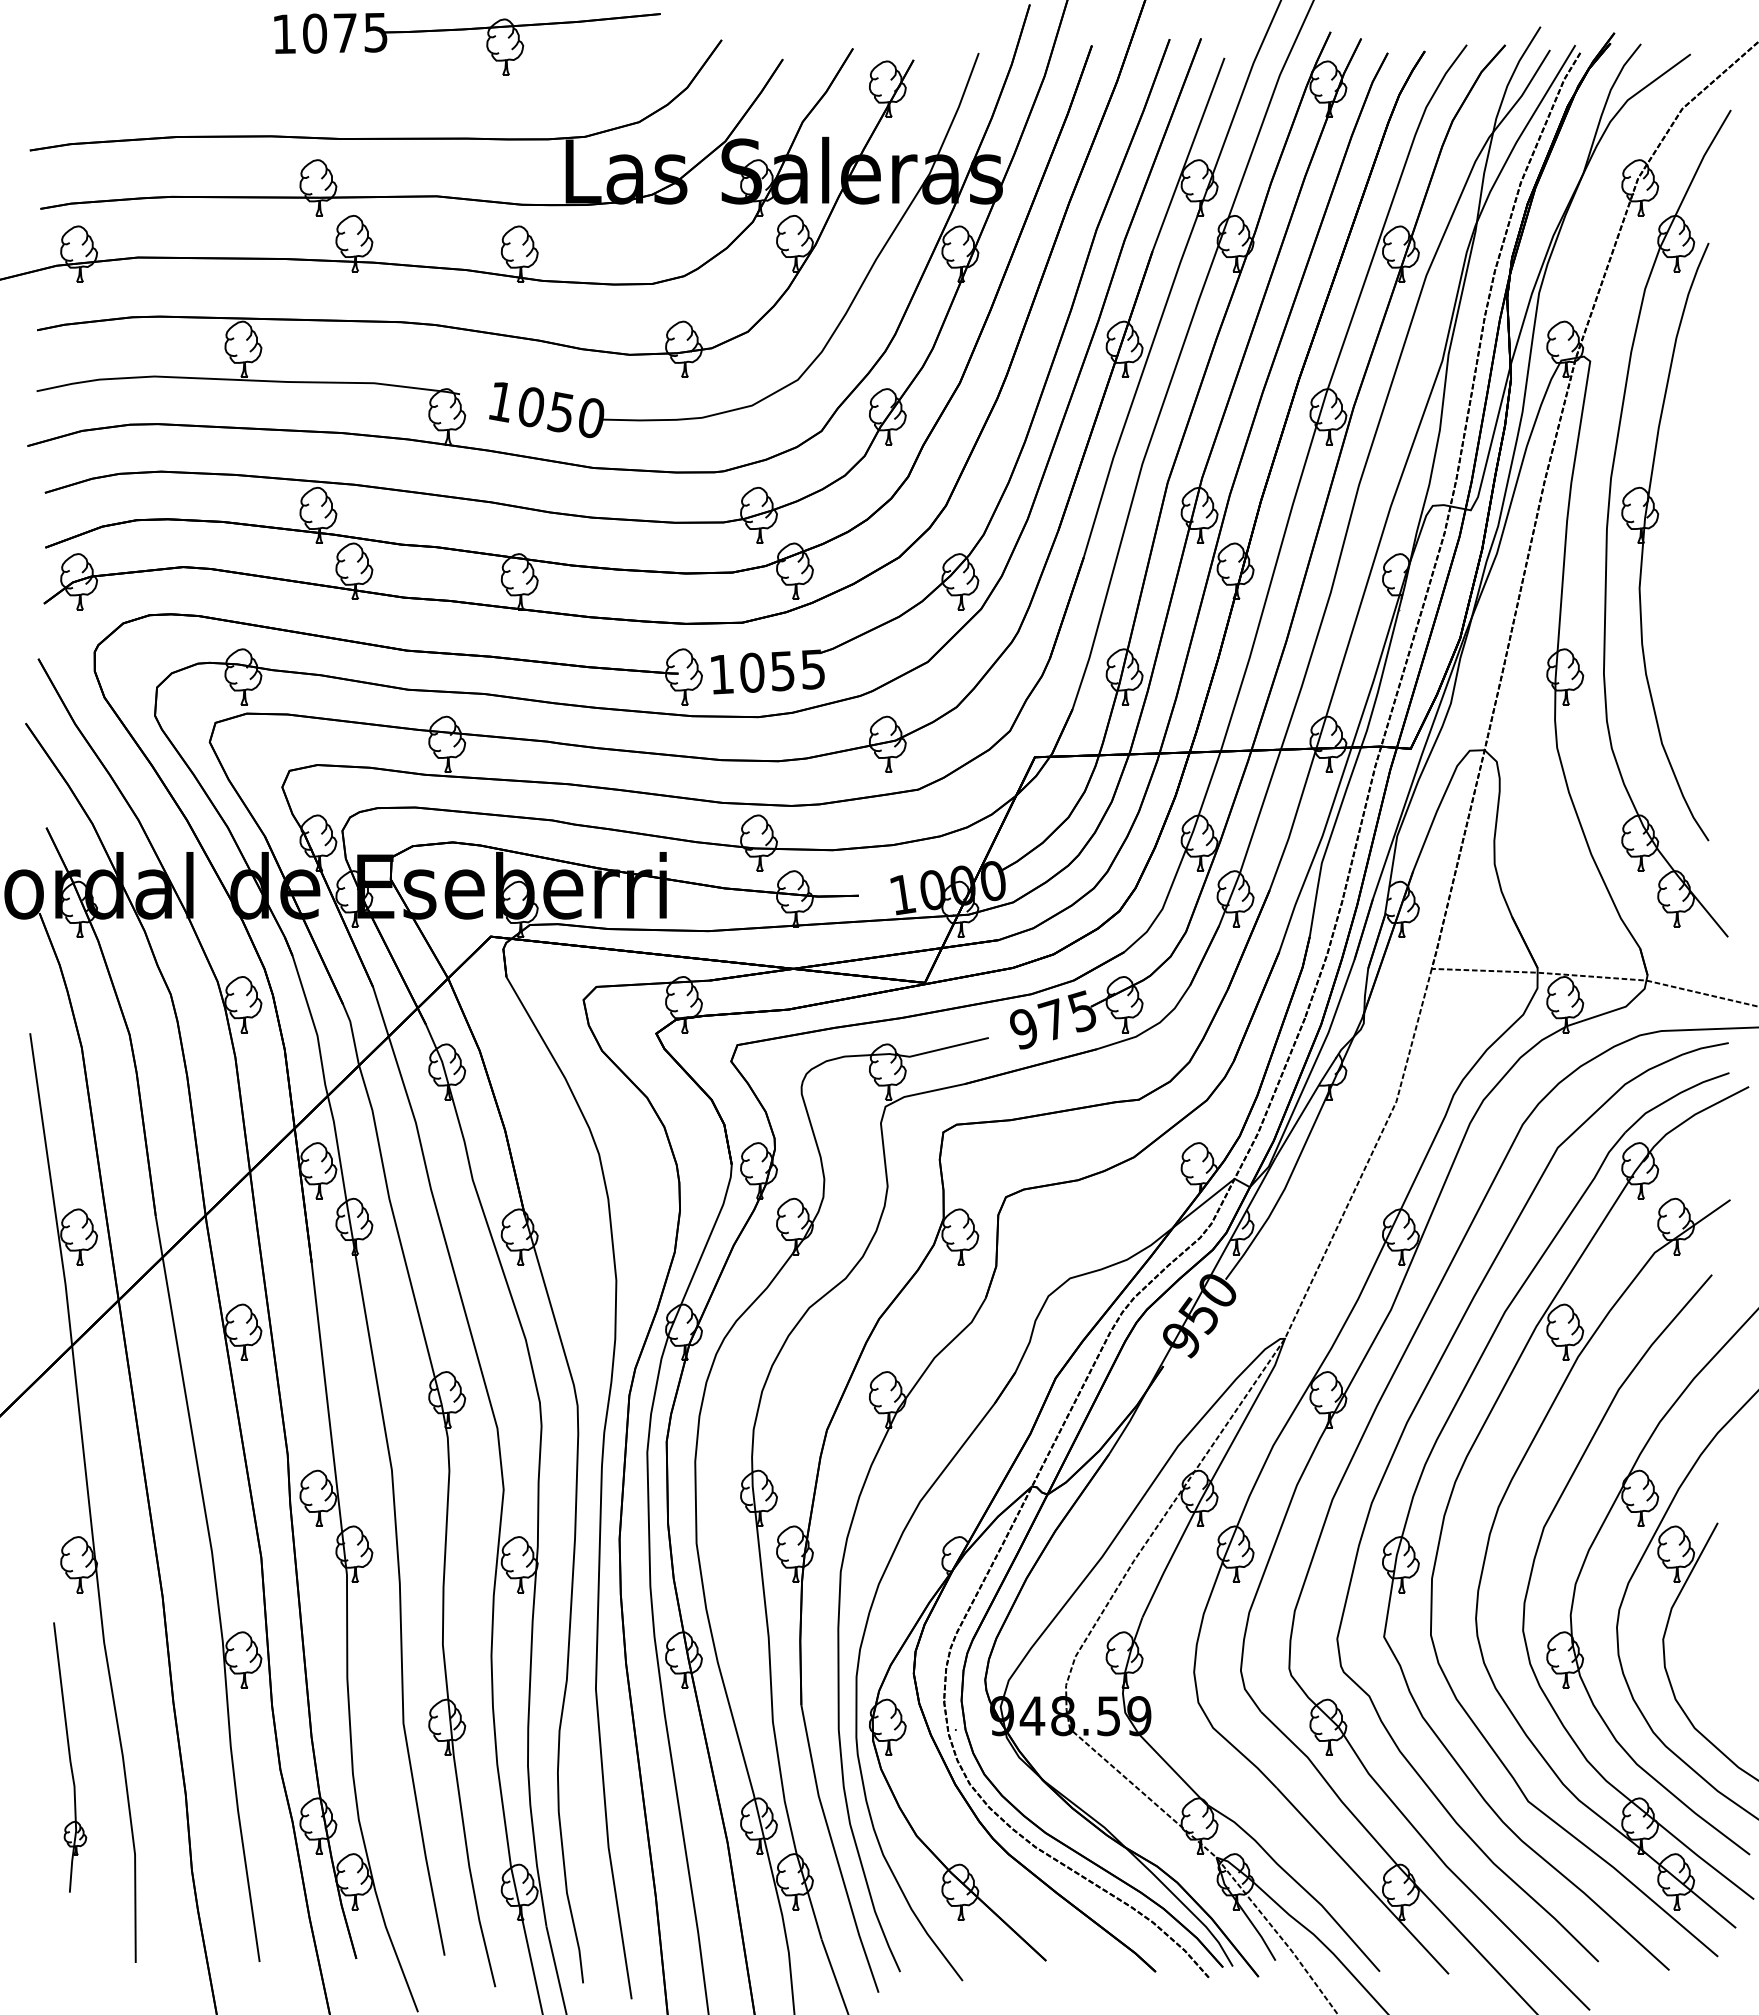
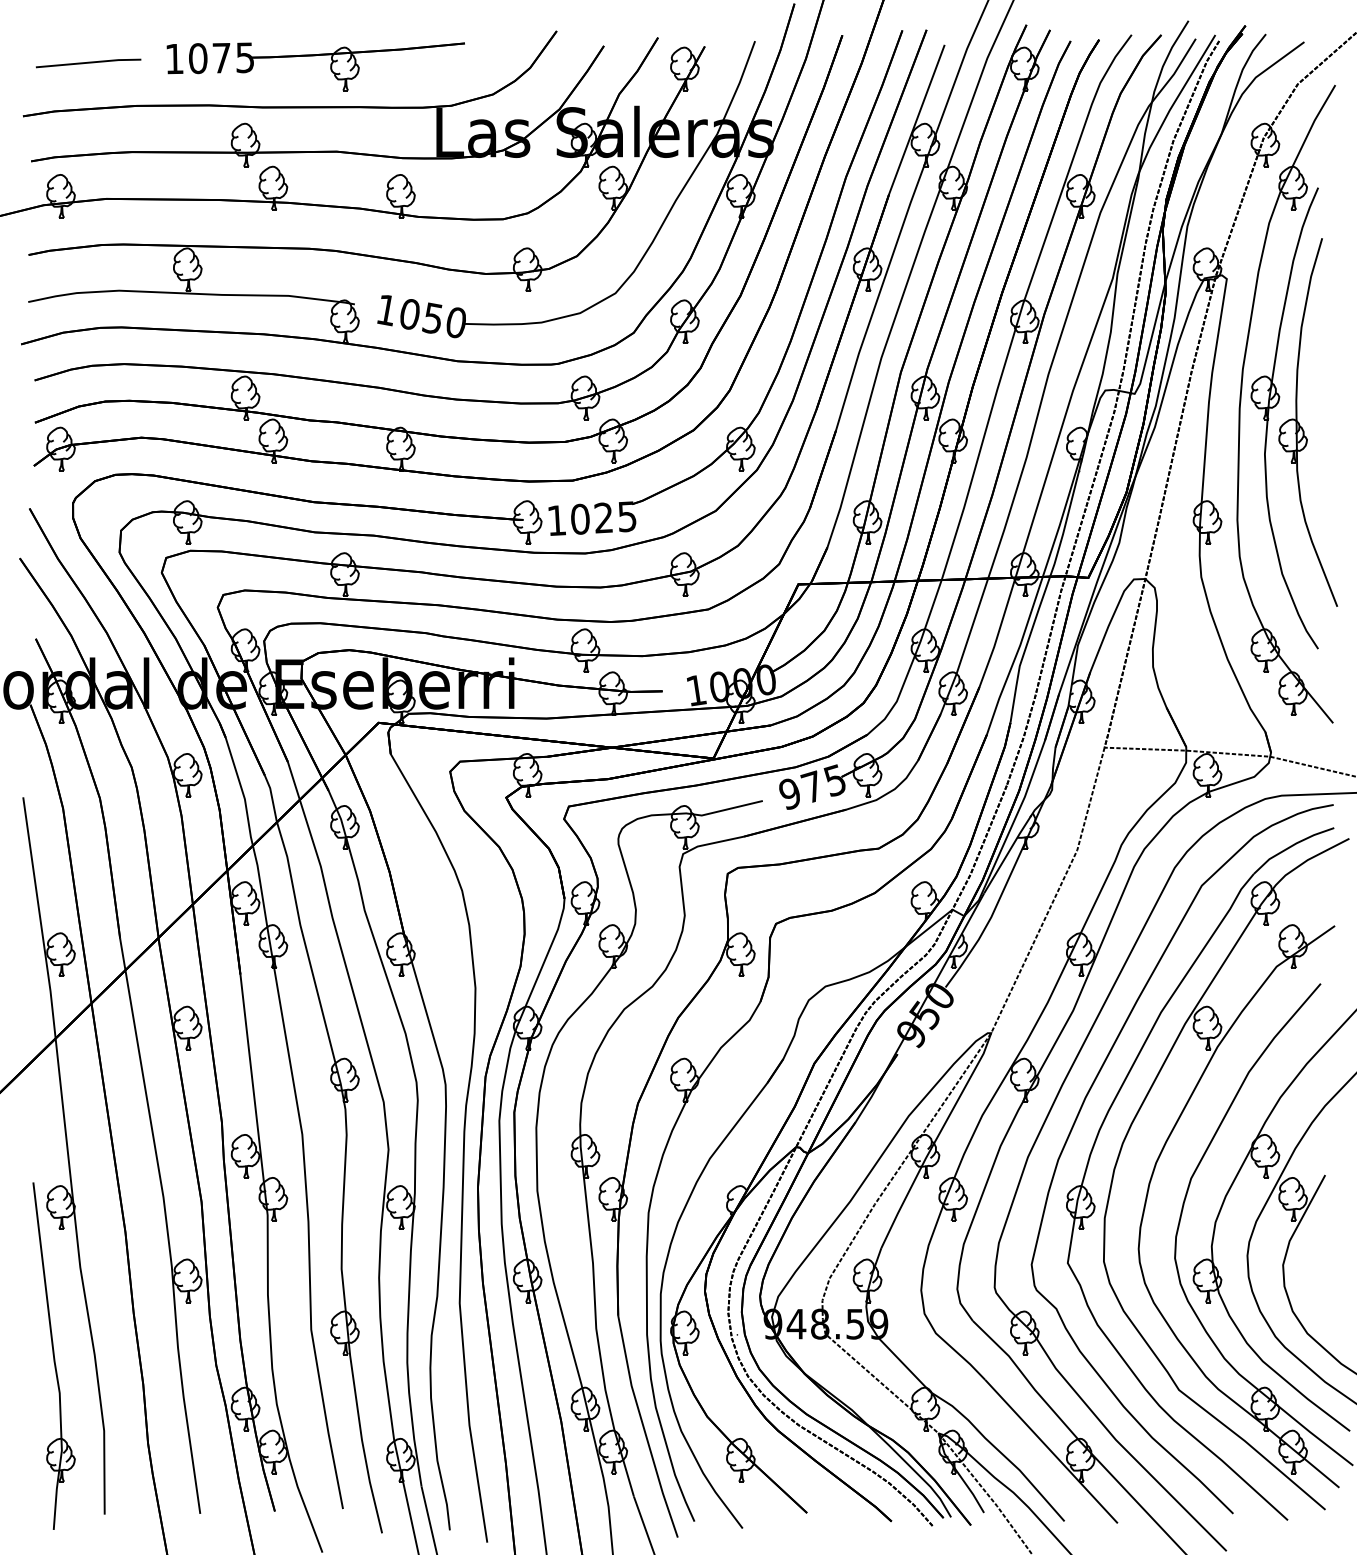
part: (467, 30) -> (315, 56), moved
line: (114, 81) -> (88, 63), added
part: (1688, 554) -> (1302, 428), added
text: (782, 671) -> (603, 518), 1055 -> 1025
part: (69, 1757) -> (53, 1356), size x1.67

